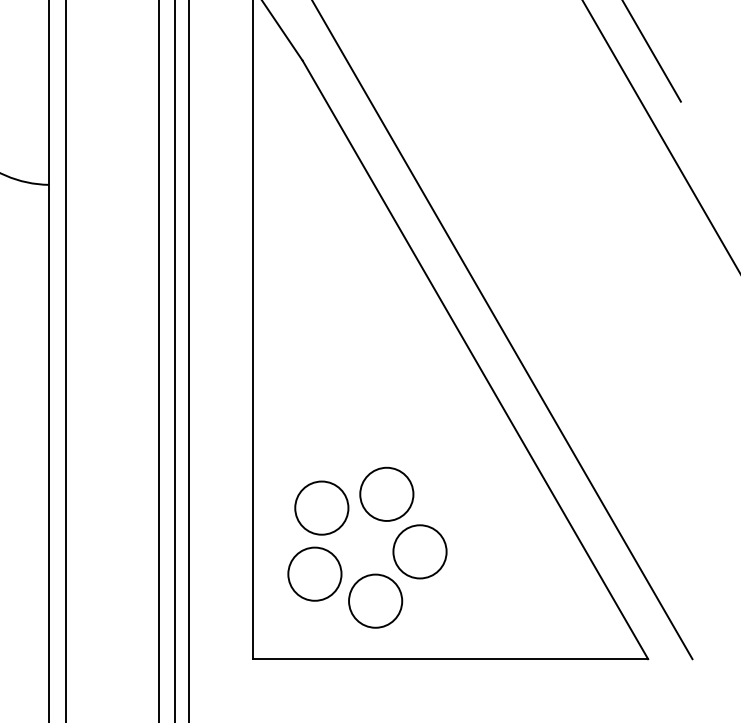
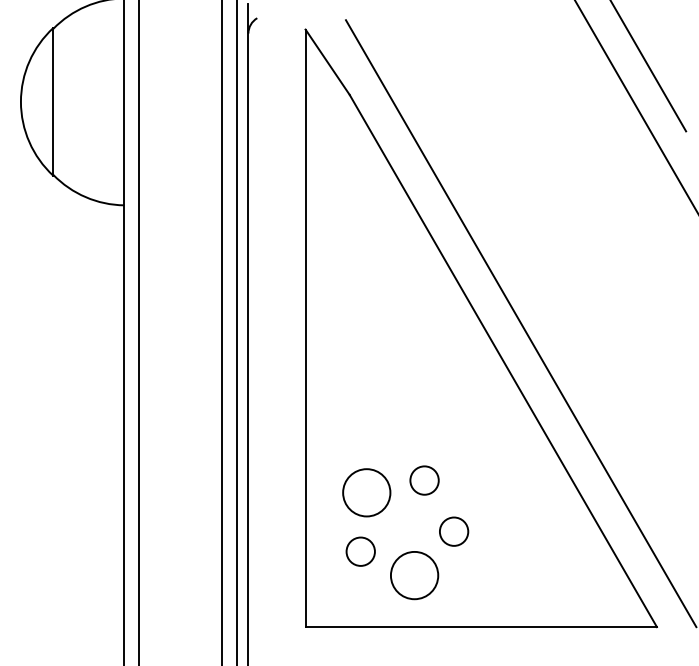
circle: (386, 494) -> (424, 480), size x0.6
circle: (419, 551) -> (453, 531), size x0.6
circle: (314, 574) -> (360, 551), size x0.6

